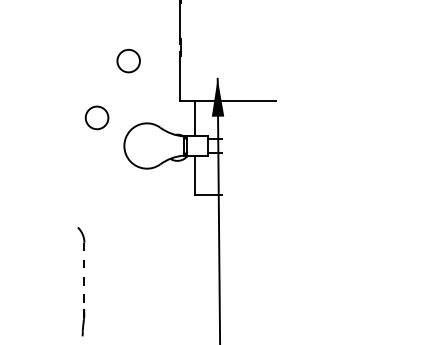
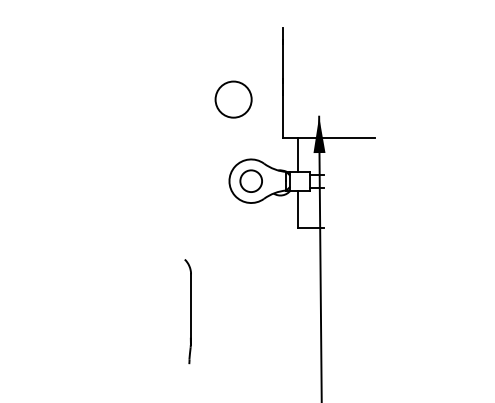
circle: (128, 60) -> (233, 99), size x1.67
circle: (96, 117) -> (250, 180), moved
line: (84, 279) -> (191, 309), dashed -> solid

